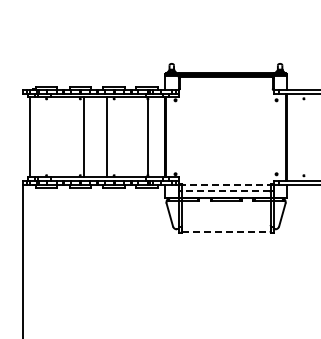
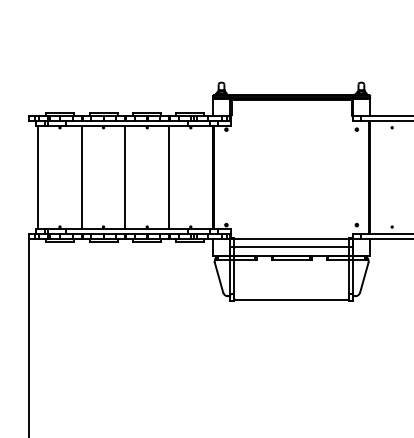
line: (84, 137) -> (81, 177), moved
line: (107, 137) -> (125, 177), moved
line: (148, 137) -> (169, 177), moved
line: (225, 184) -> (290, 238), dashed -> solid
line: (226, 191) -> (292, 247), dashed -> solid
line: (226, 232) -> (292, 300), dashed -> solid

